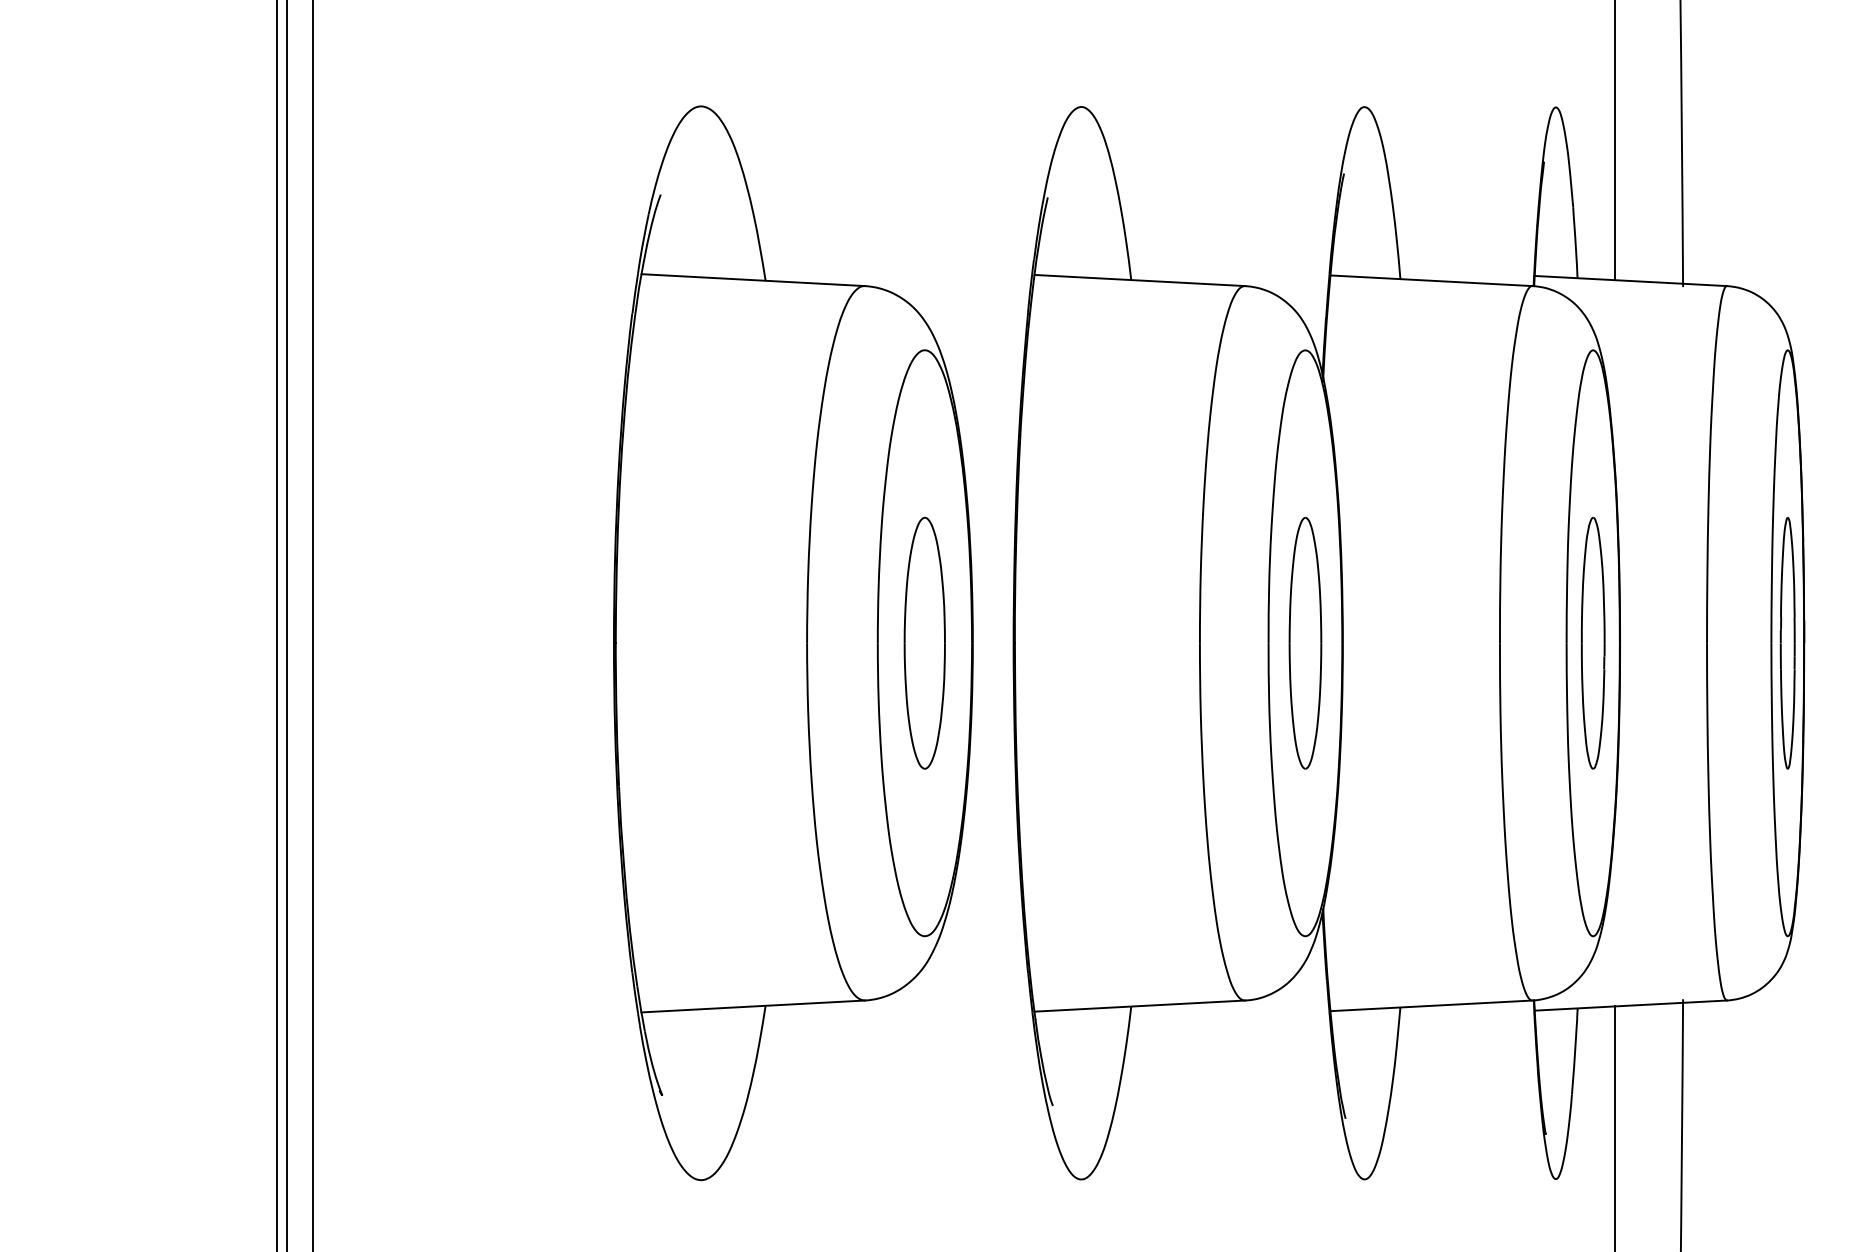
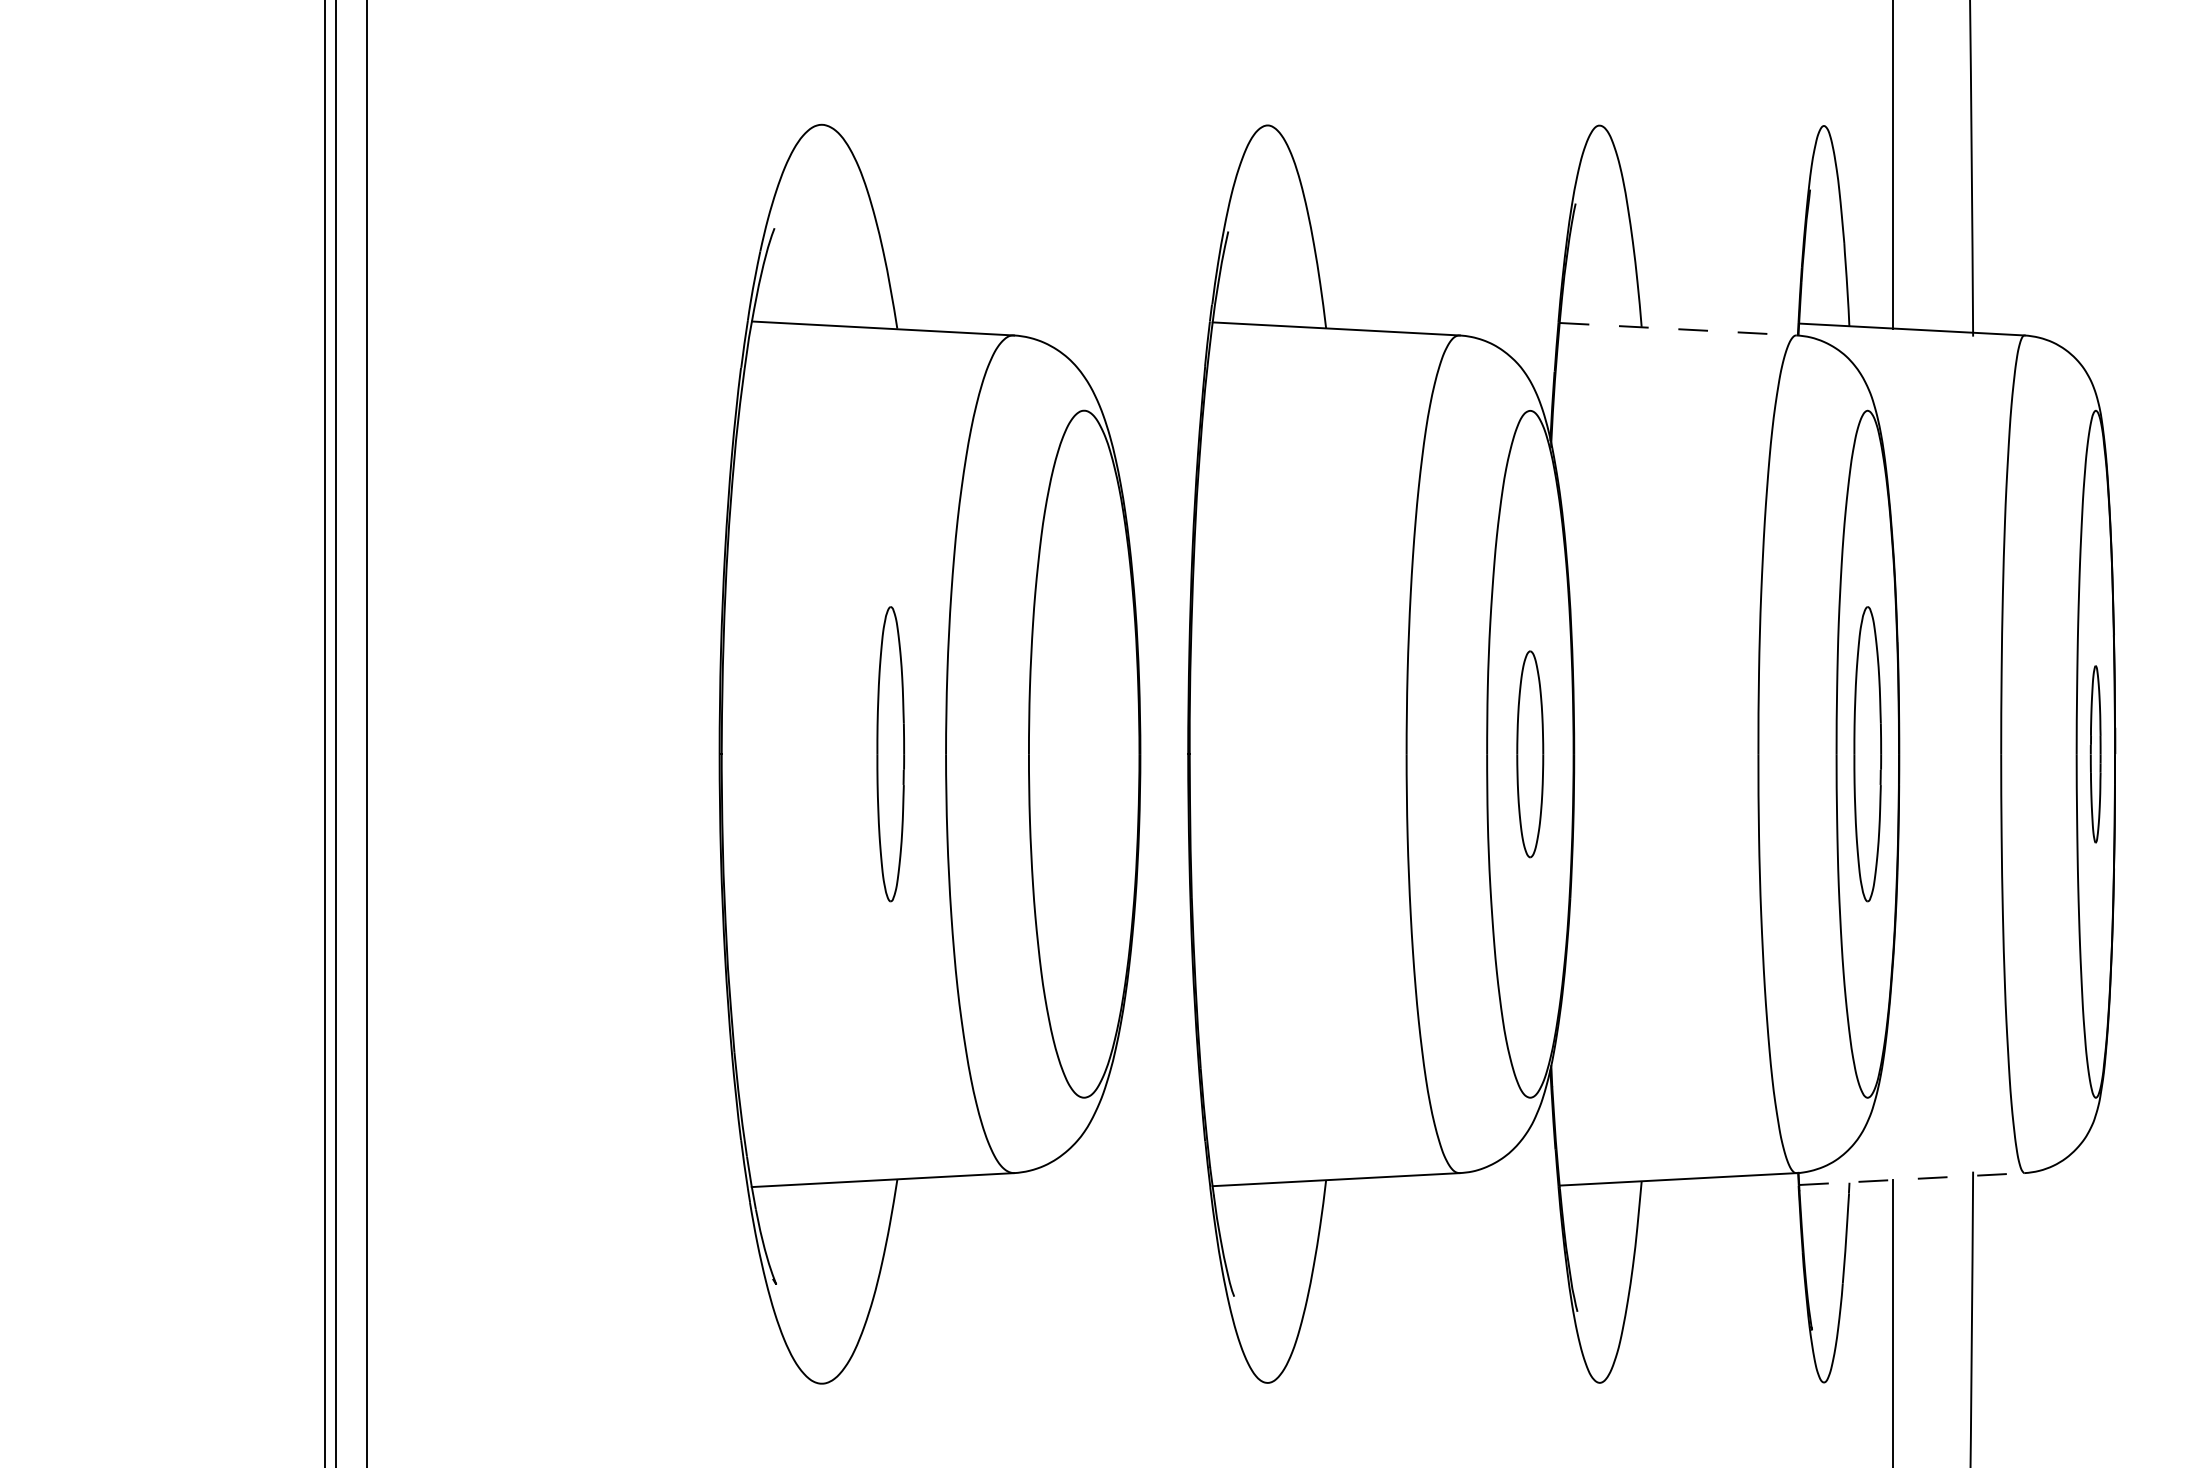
line: (1431, 281) -> (1678, 329), solid -> dashed
part: (759, 643) -> (890, 754), added
part: (924, 643) -> (1083, 754), removed
part: (1304, 643) -> (1529, 754), size x0.7
part: (1787, 643) -> (2095, 754), size x0.6
line: (1630, 1005) -> (1911, 1179), solid -> dashed

